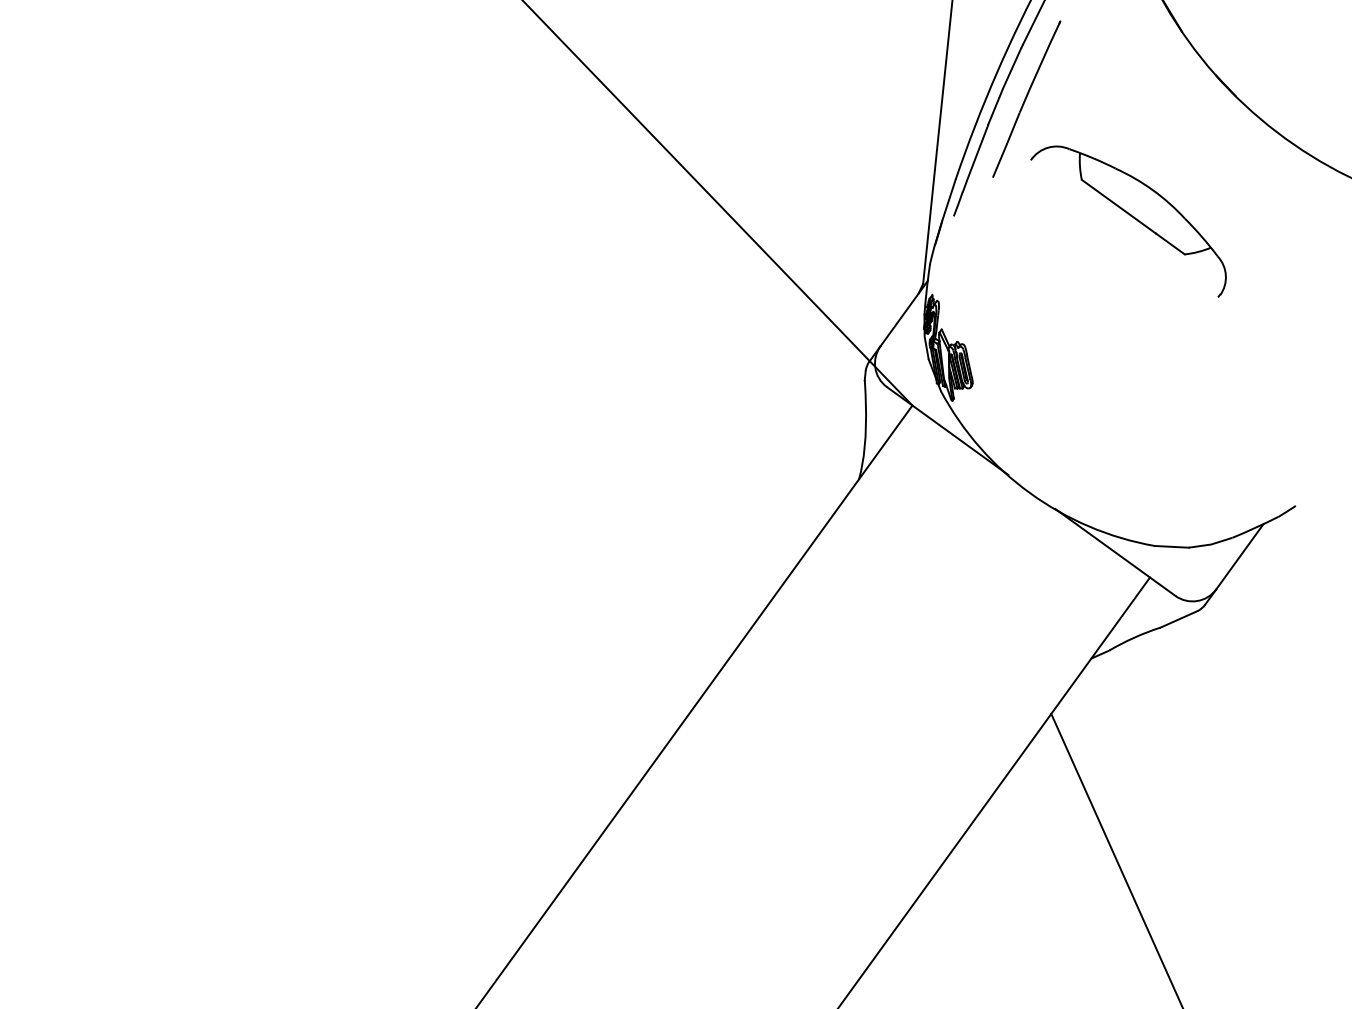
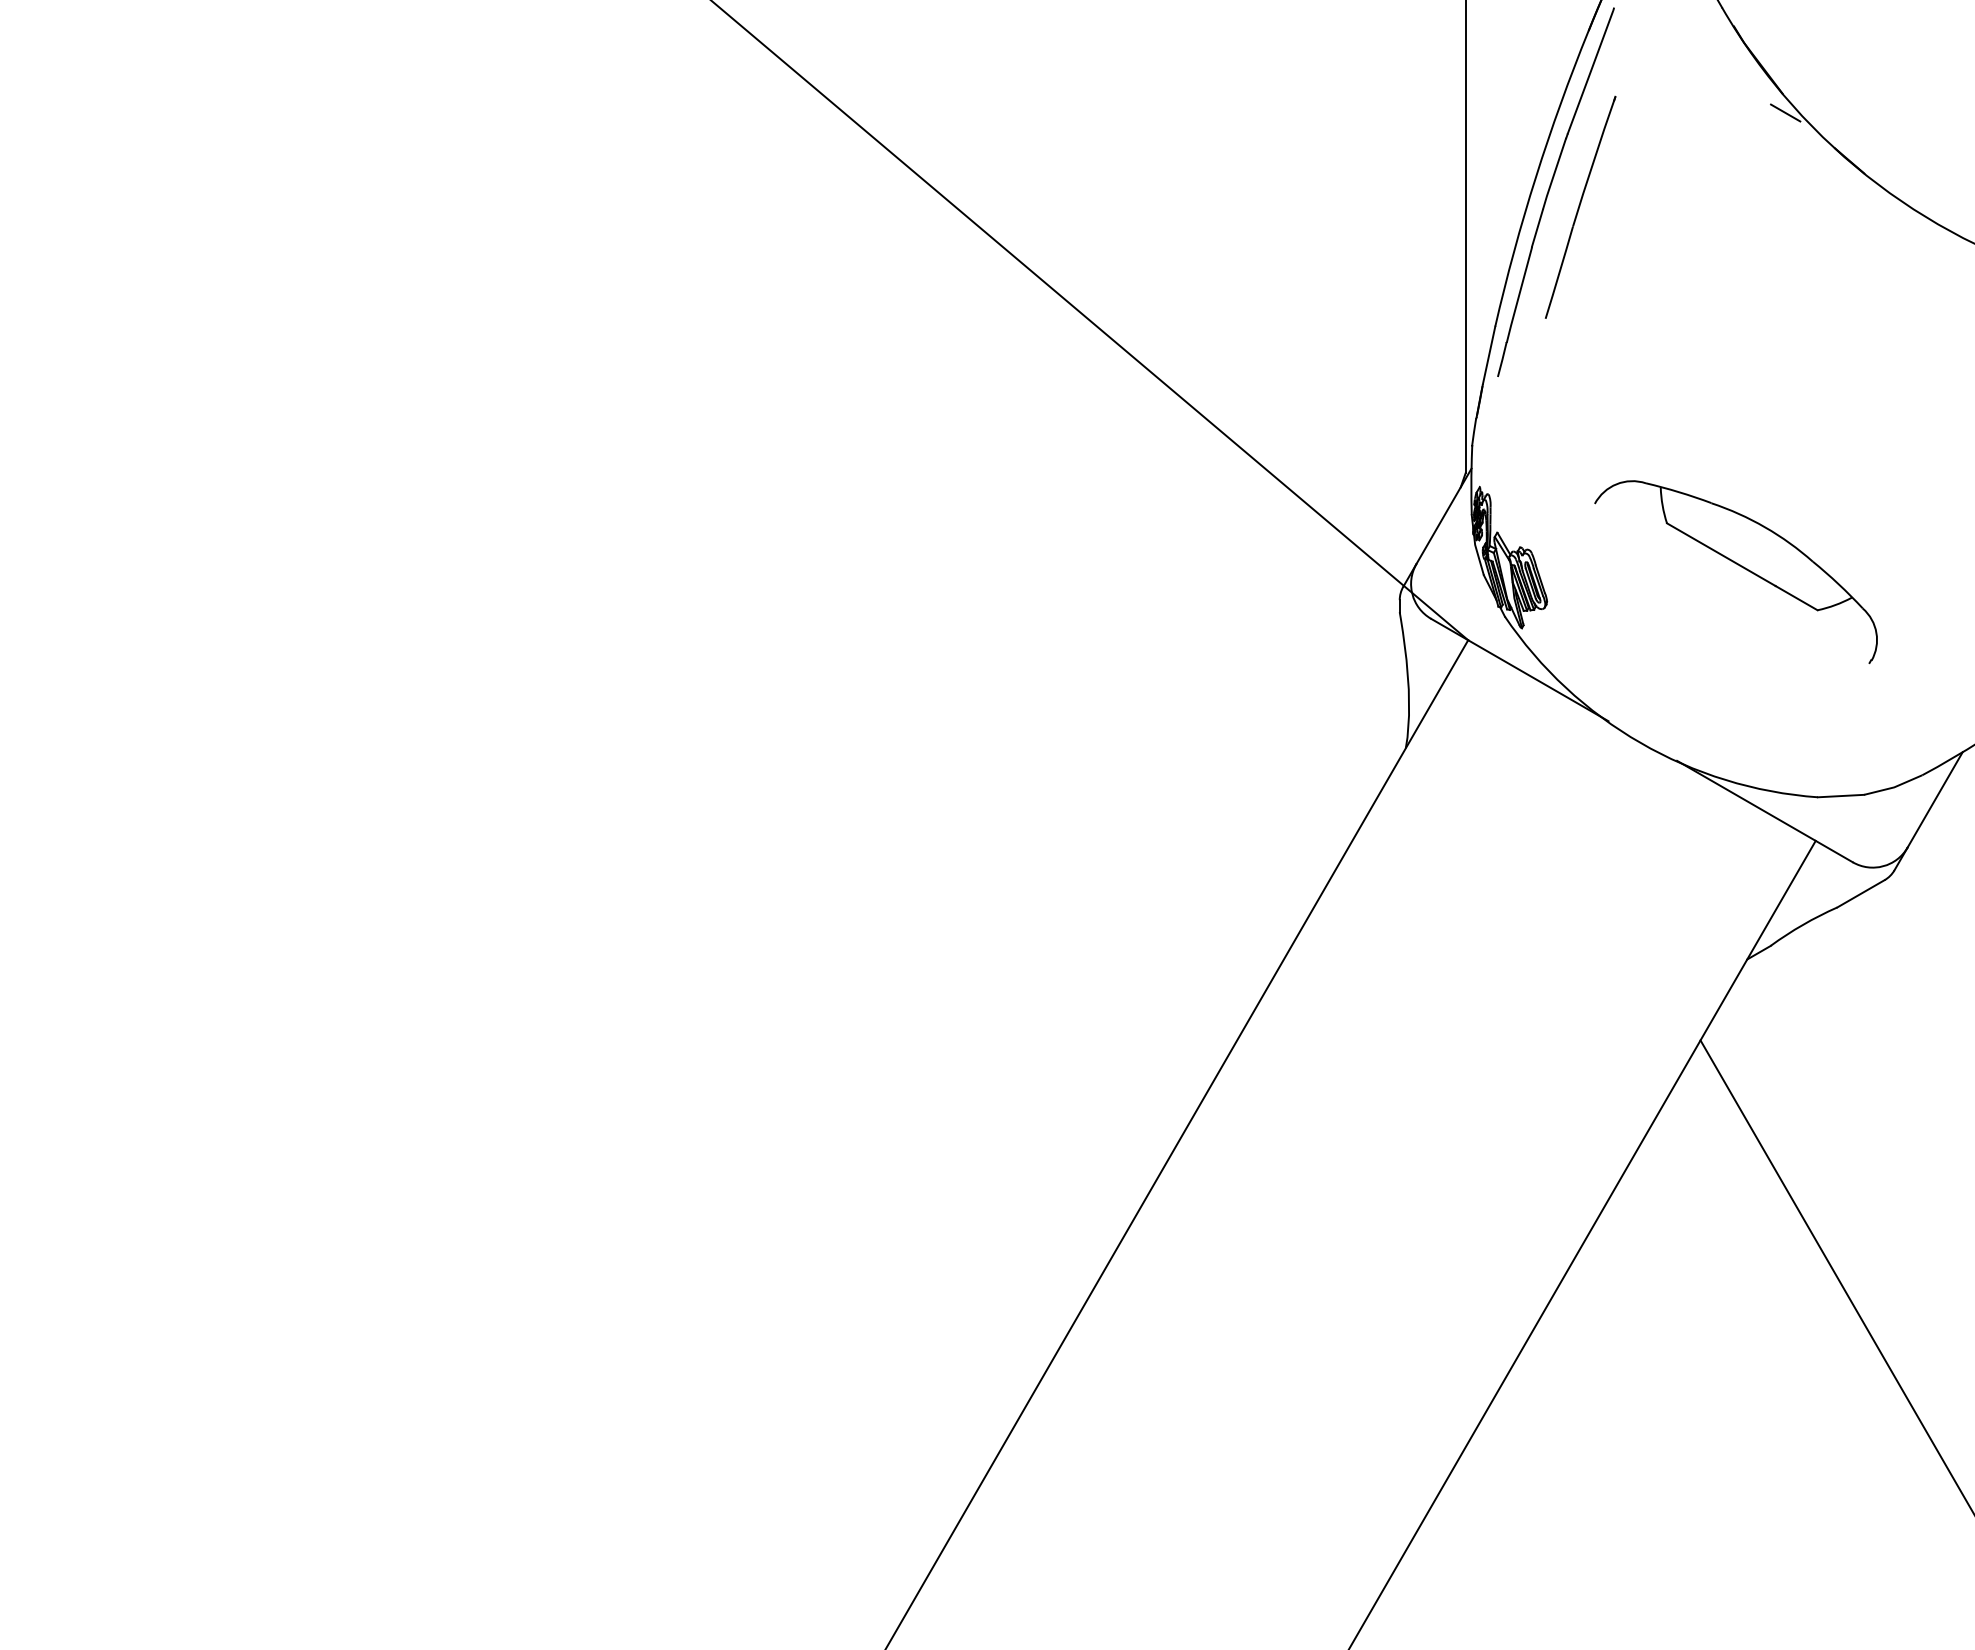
line: (1182, 45) -> (1785, 112), added
part: (1129, 215) -> (1737, 565), moved

